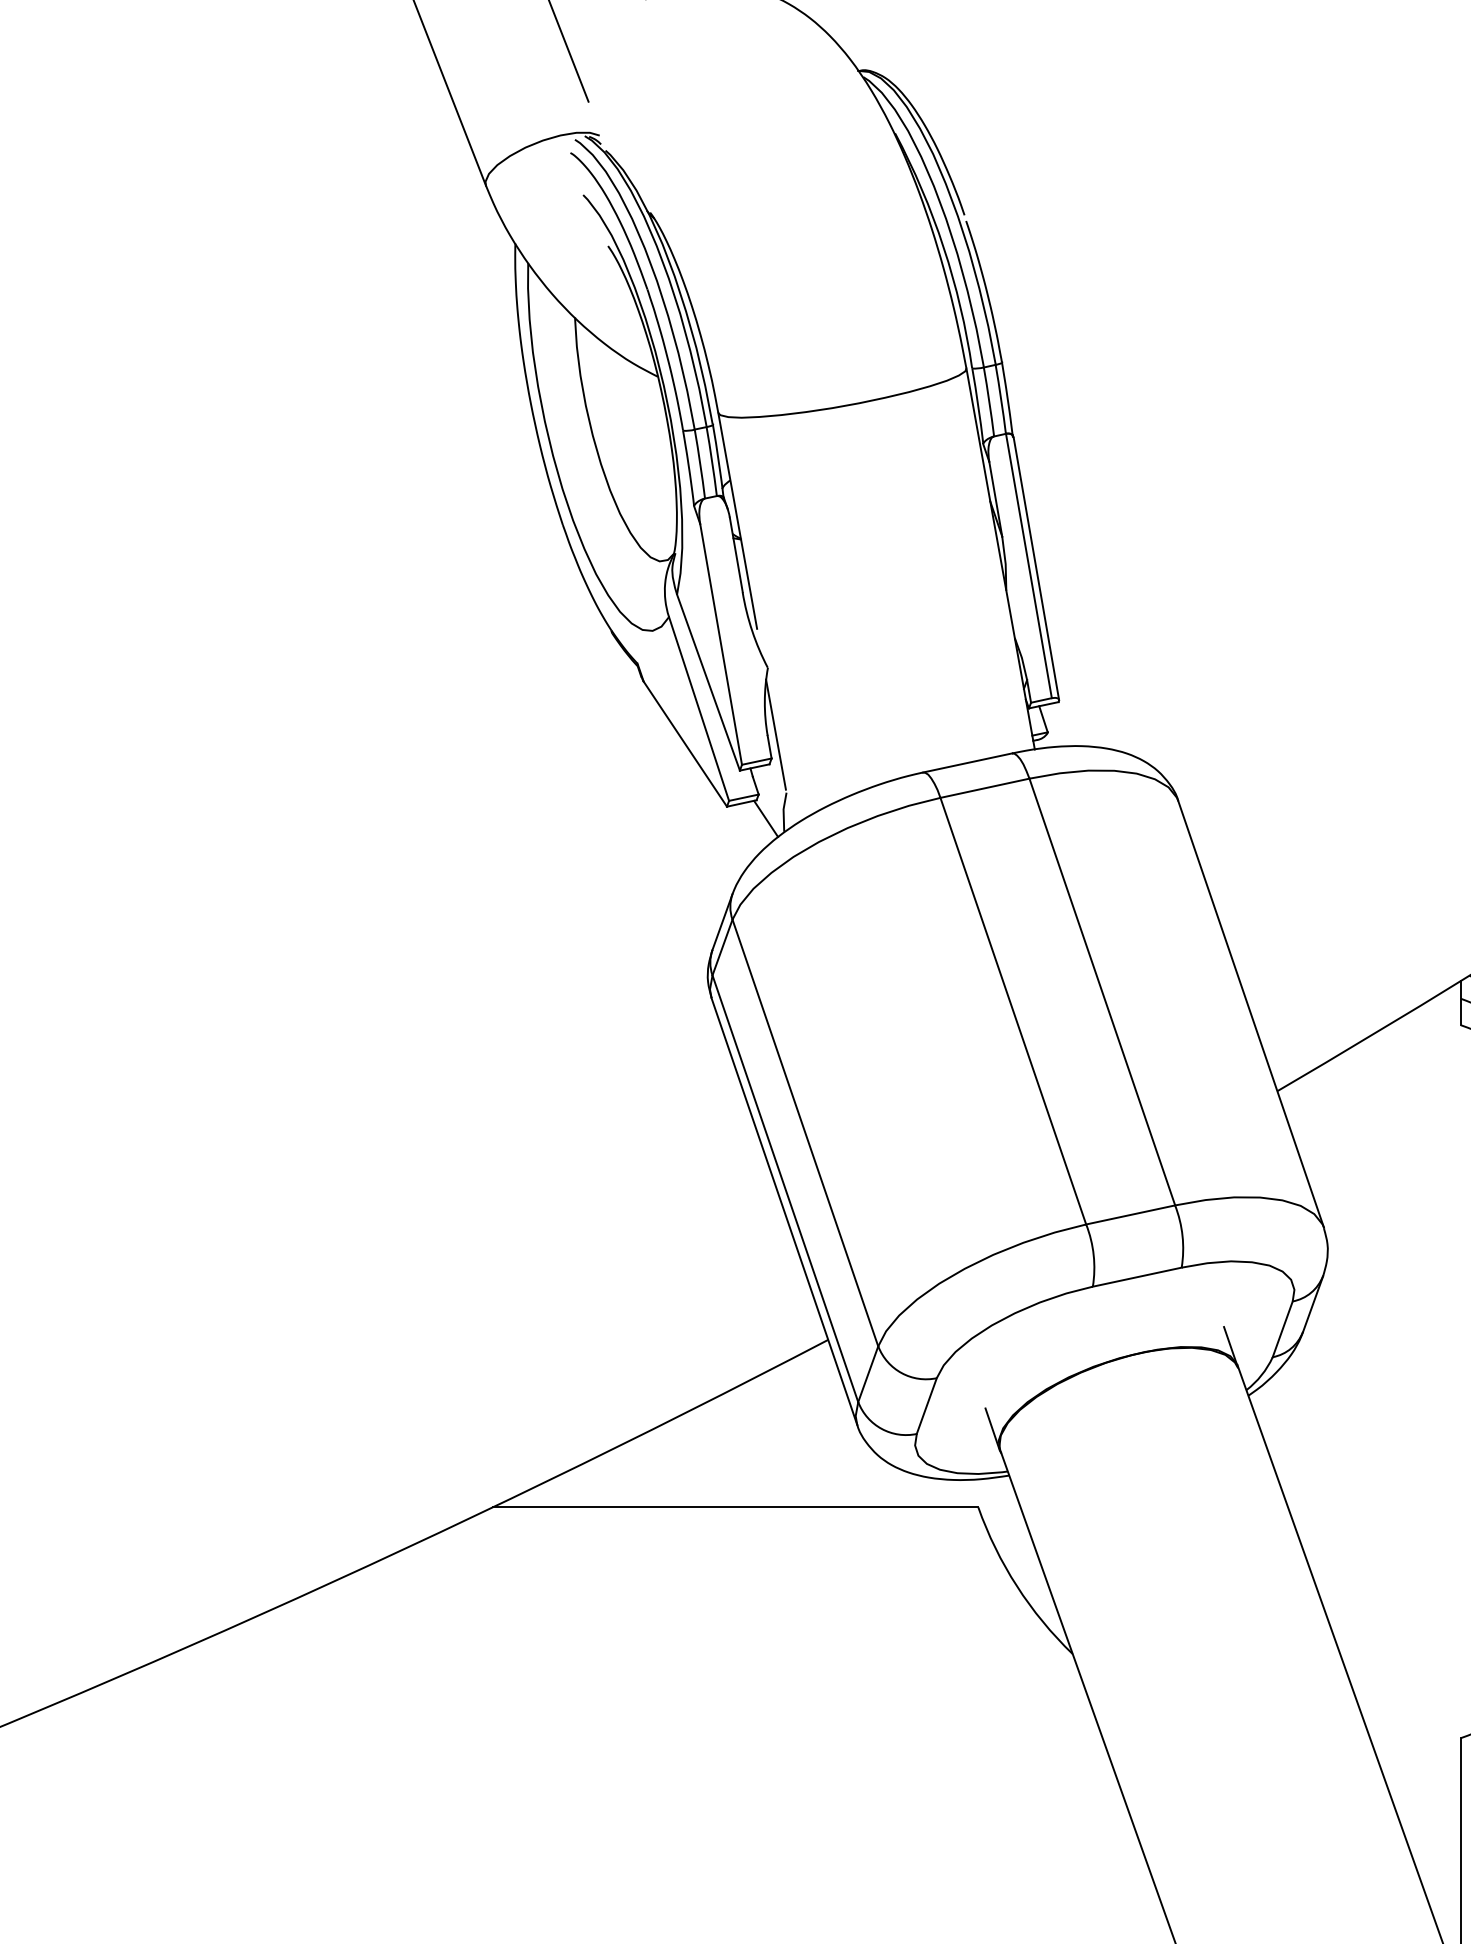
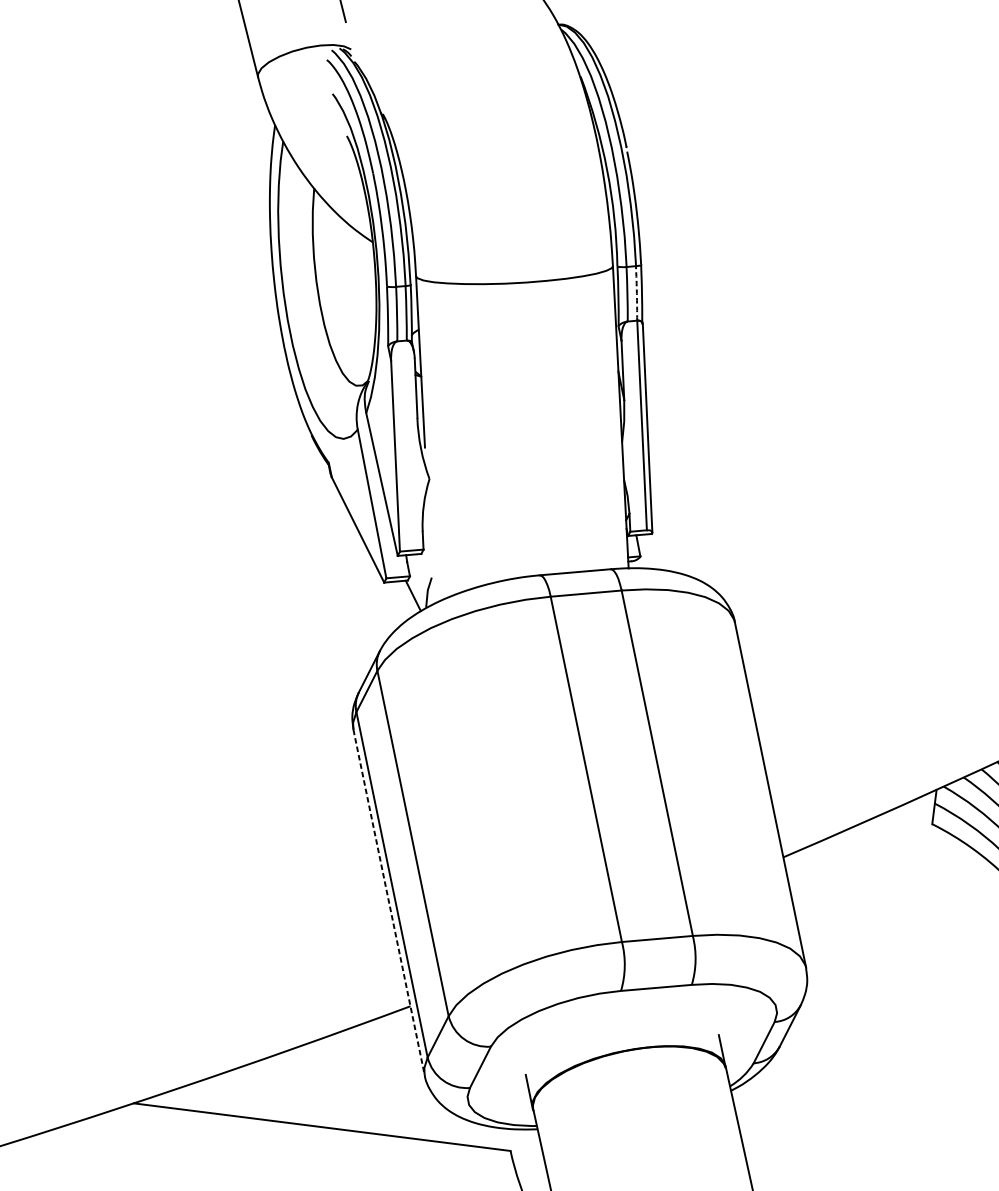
arc: (1001, 399) -> (637, 293), solid -> dashed
line: (775, 734) -> (428, 531), removed
line: (784, 1212) -> (389, 903), solid -> dashed

